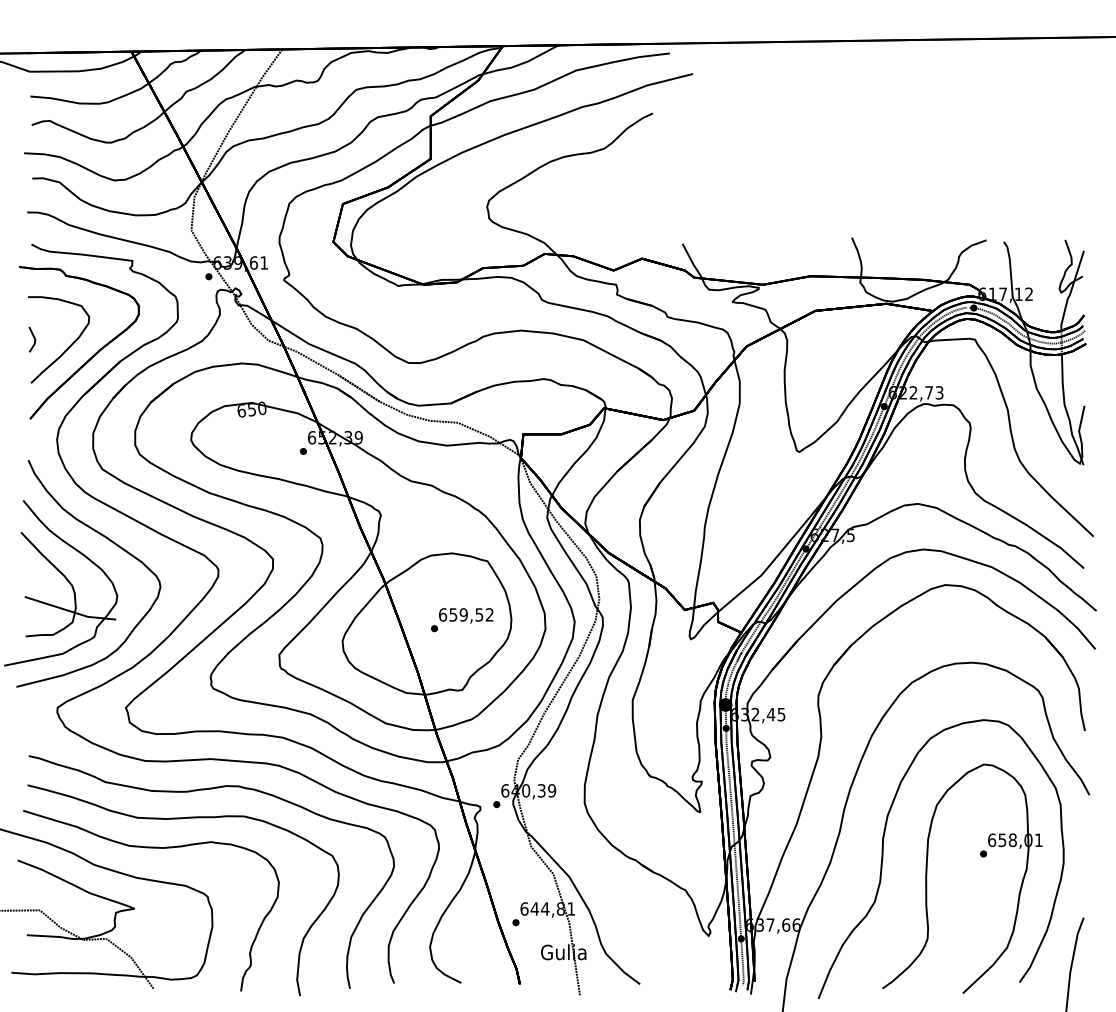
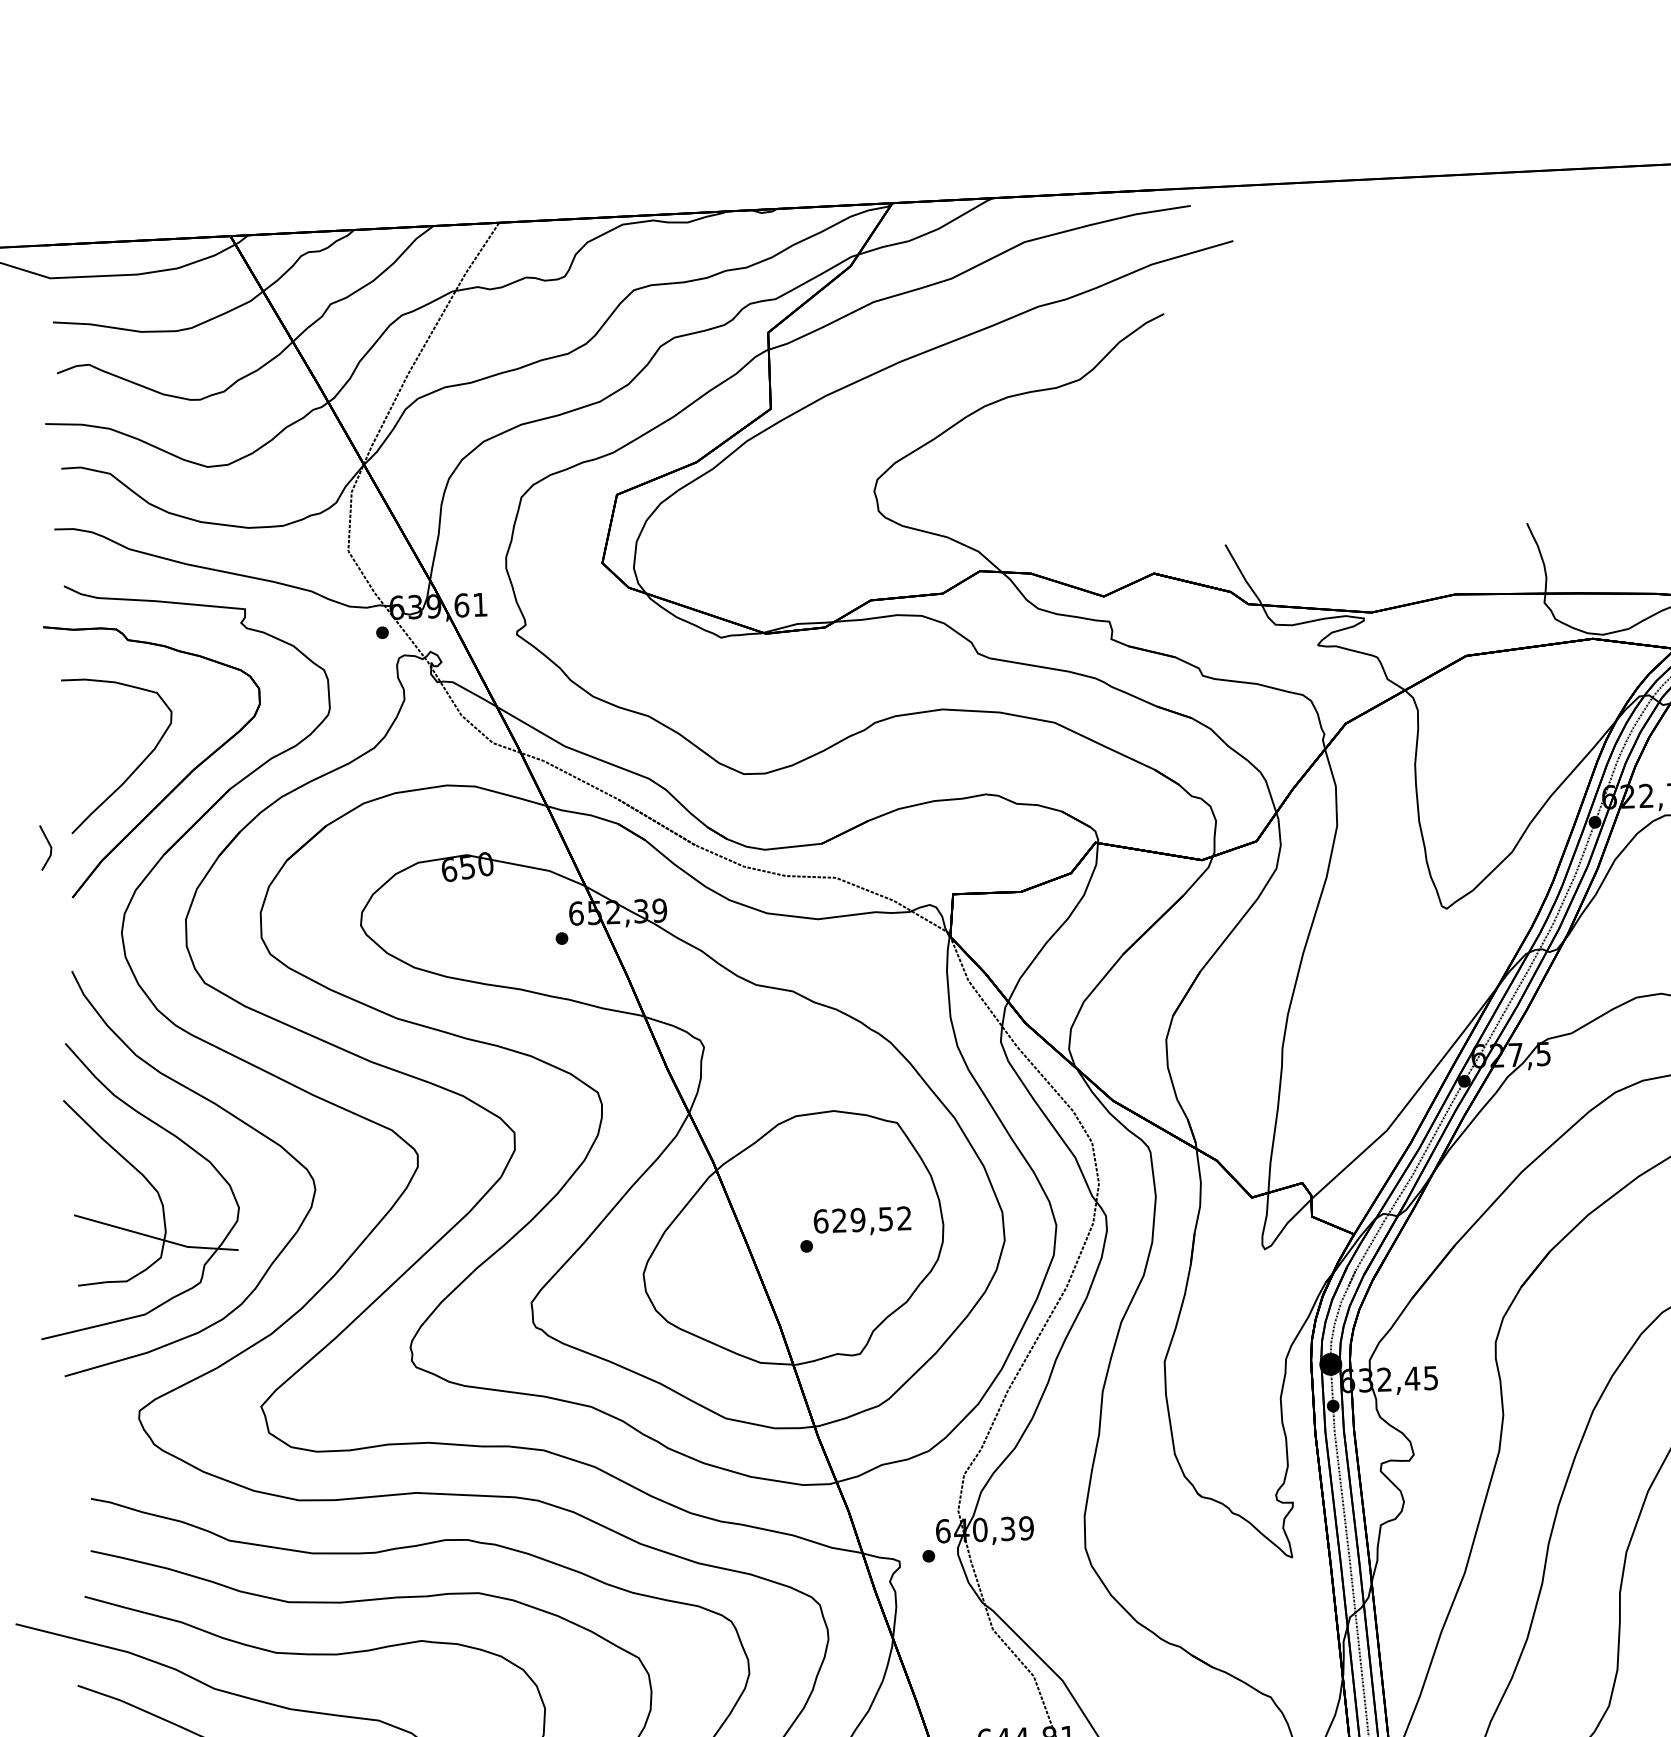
part: (32, 339) -> (46, 847), moved
text: (453, 614) -> (839, 1219), 659,52 -> 629,52

